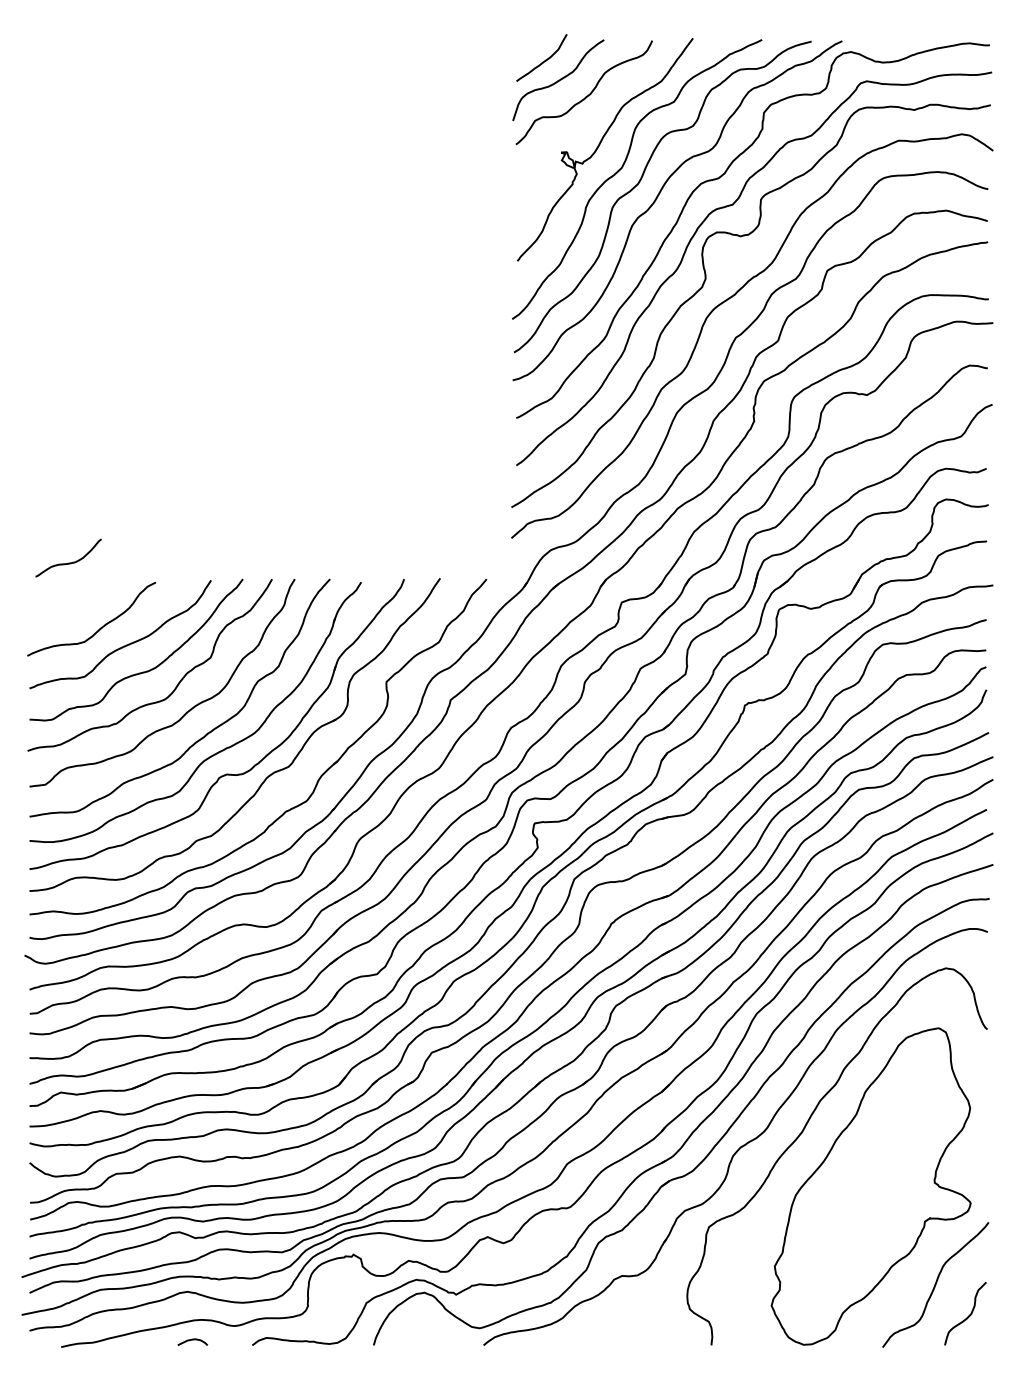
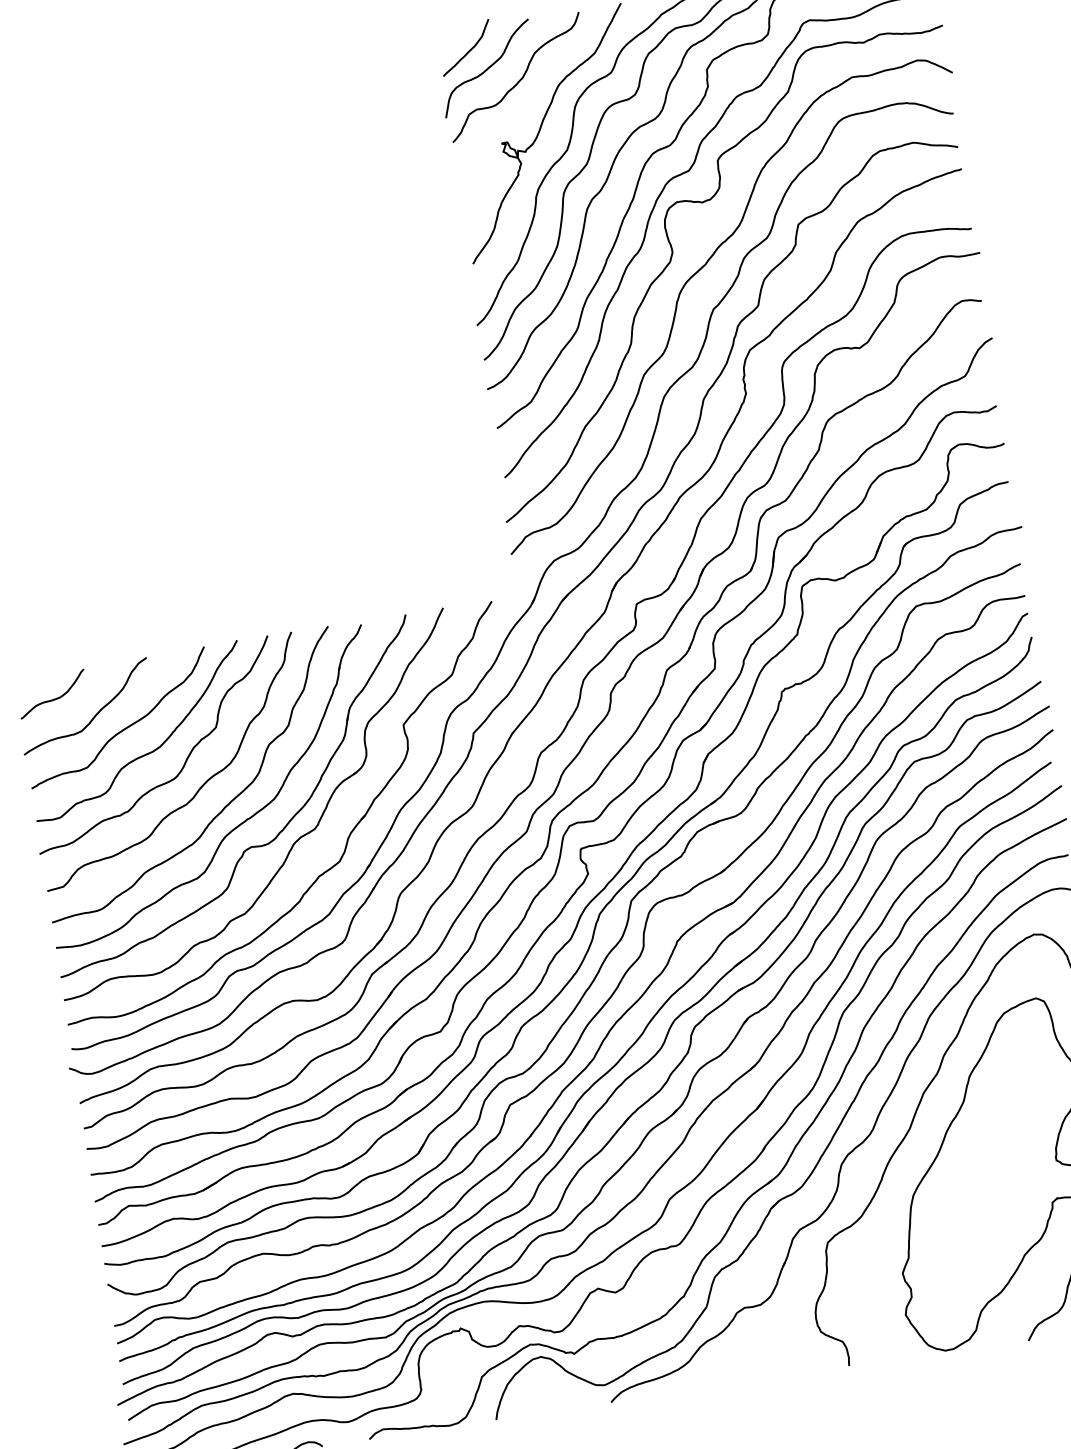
curve: (68, 562) -> (53, 698), moved

